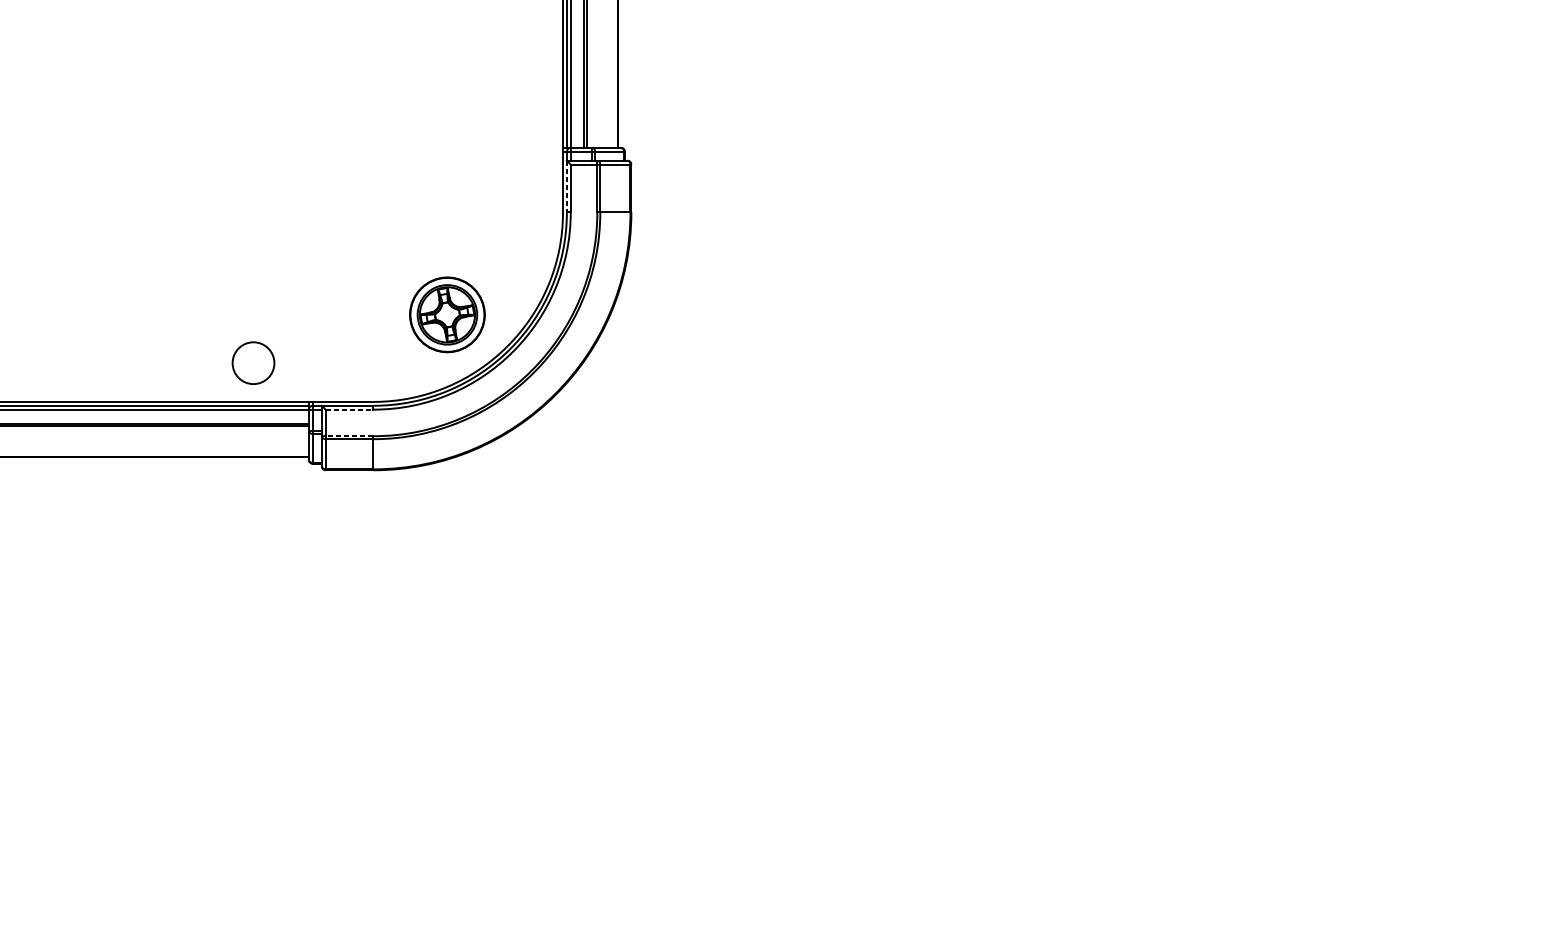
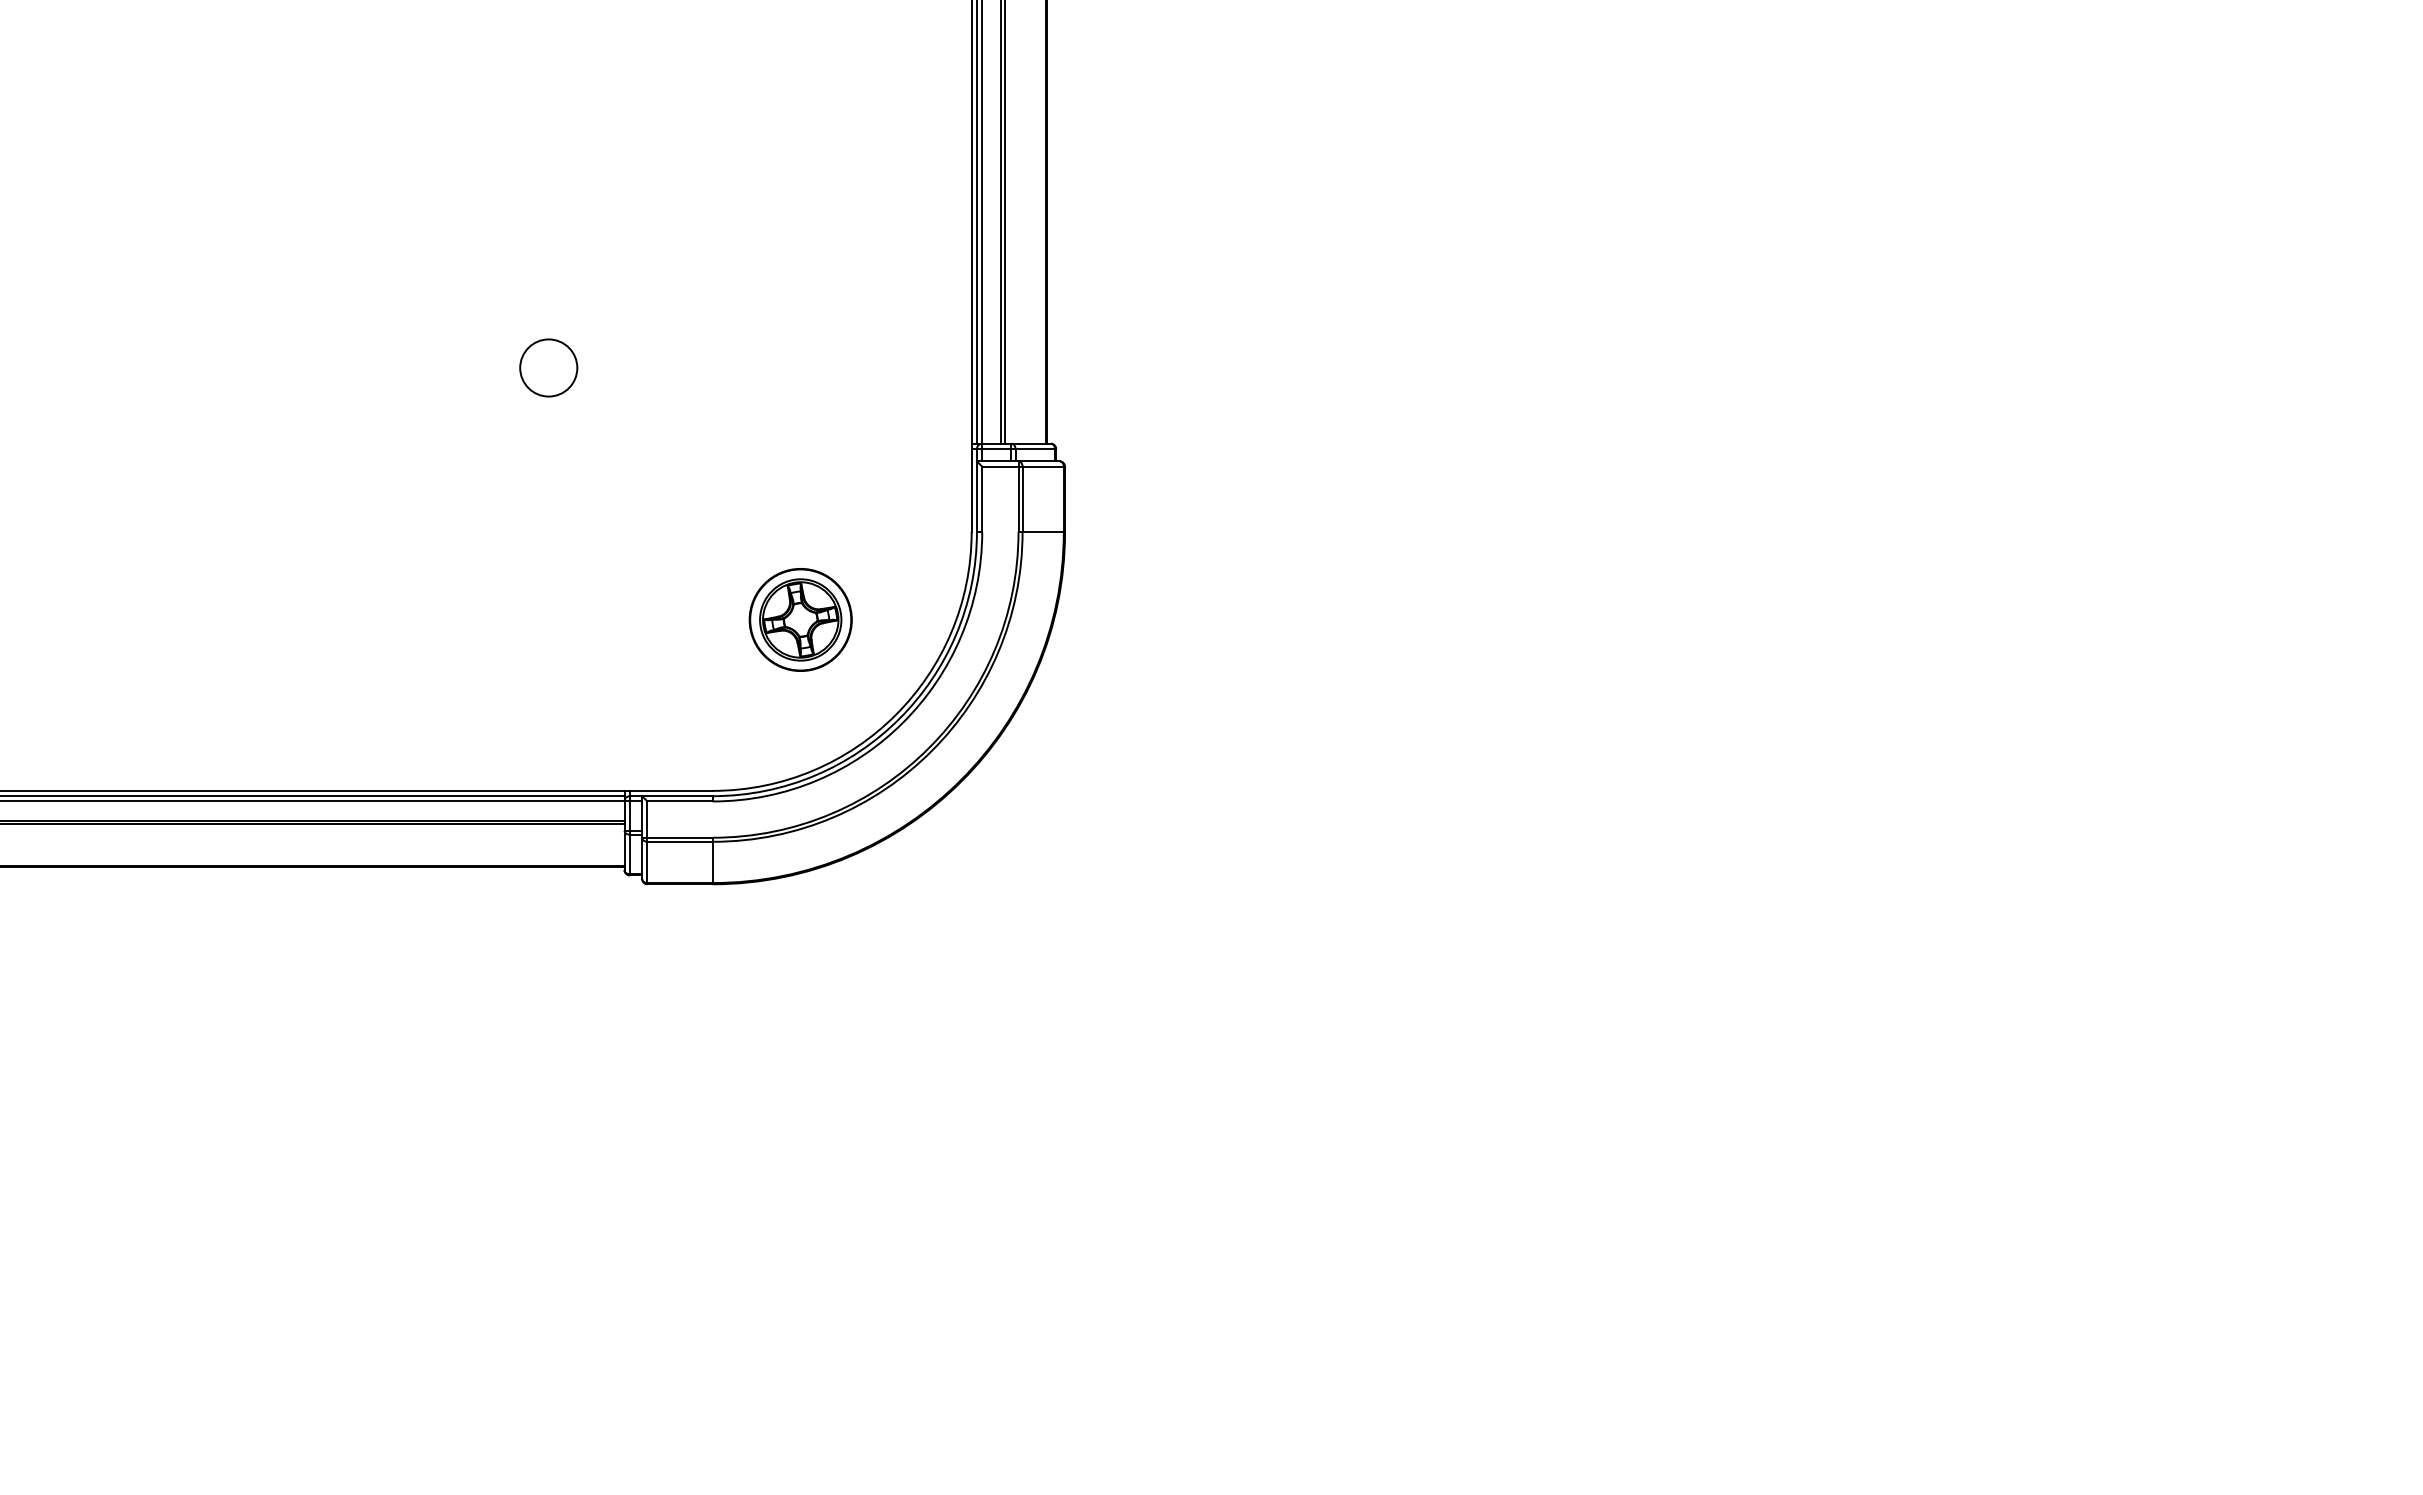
line: (566, 187) -> (976, 497), dashed -> solid
part: (447, 314) -> (800, 619), moved
circle: (253, 362) -> (548, 367), moved
line: (349, 409) -> (680, 801), dashed -> solid
line: (349, 436) -> (680, 837), dashed -> solid

